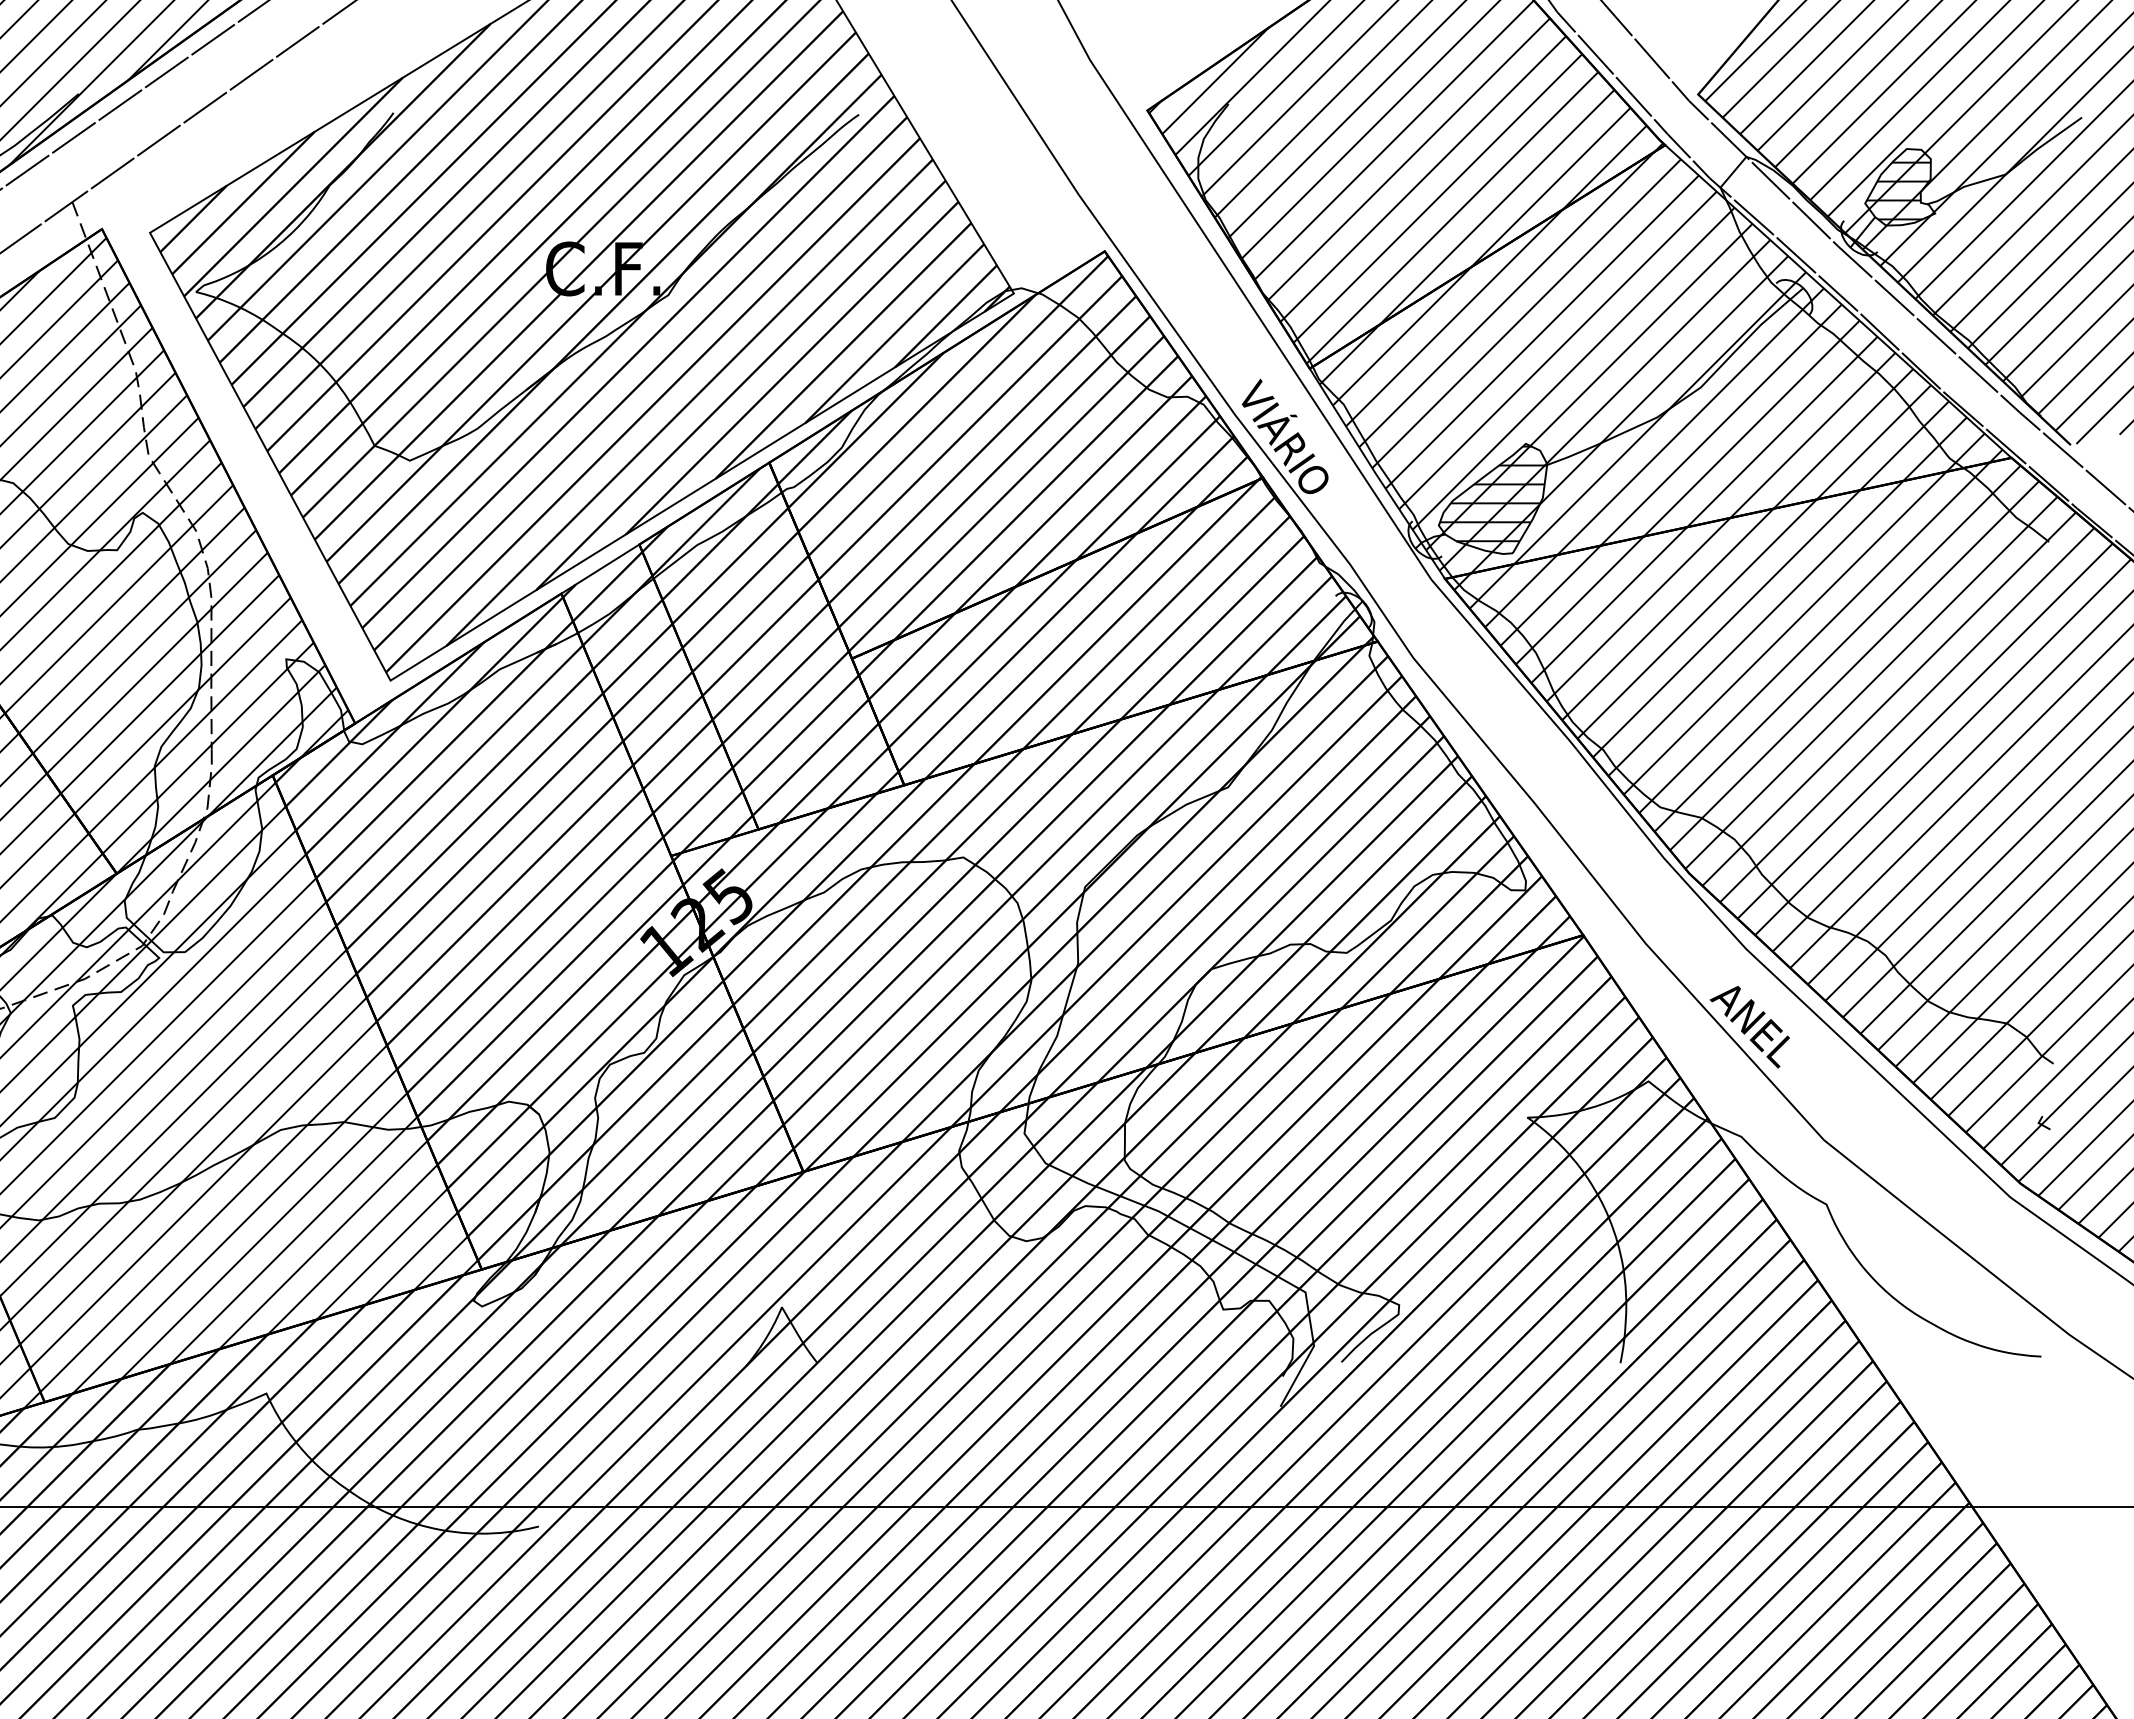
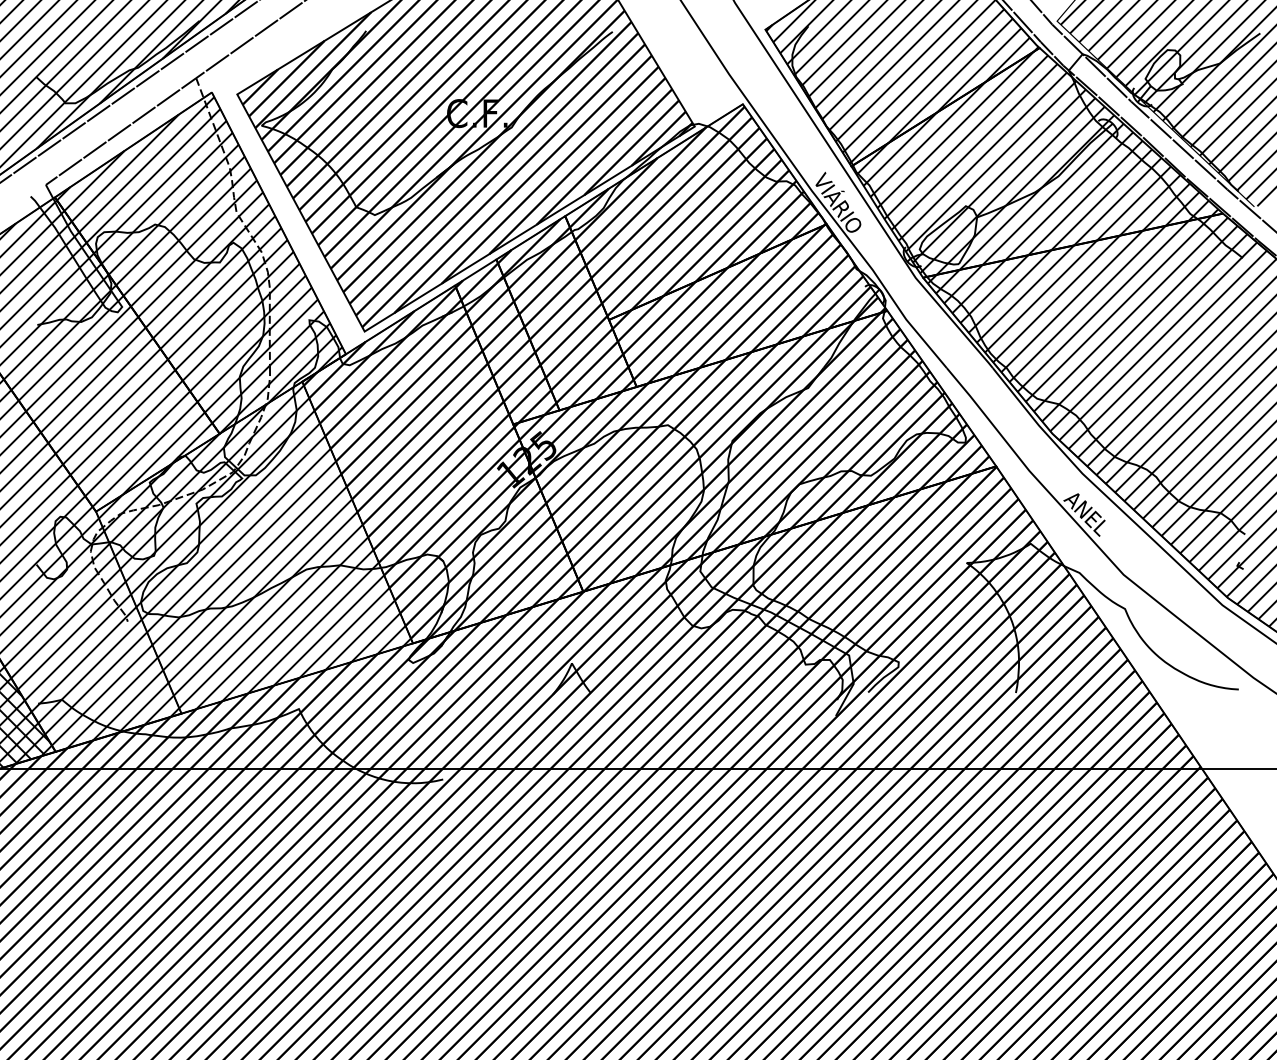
hatch: (1899, 191) -> (1163, 72), removed
hatch: (1493, 493) -> (948, 232), removed

